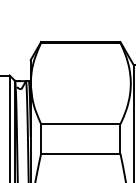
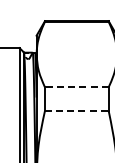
line: (80, 124) -> (76, 87), solid -> dashed
line: (80, 153) -> (76, 110), solid -> dashed

